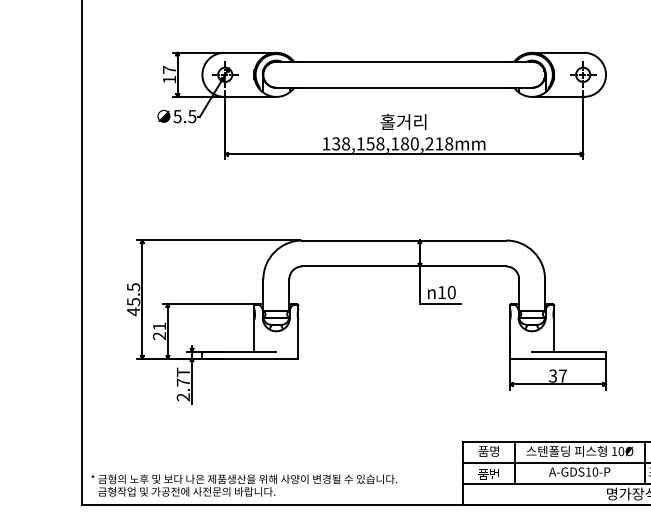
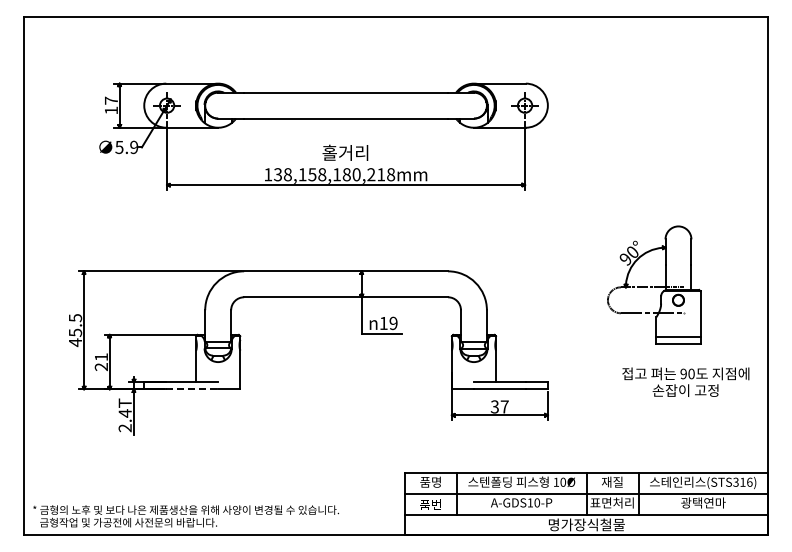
text: (192, 115) -> (134, 146), 5.5 -> 5.9
text: (451, 292) -> (393, 323), 10 -> 19
line: (250, 358) -> (192, 389), solid -> dashed
text: (182, 382) -> (124, 413), 2.7T -> 2.4T

